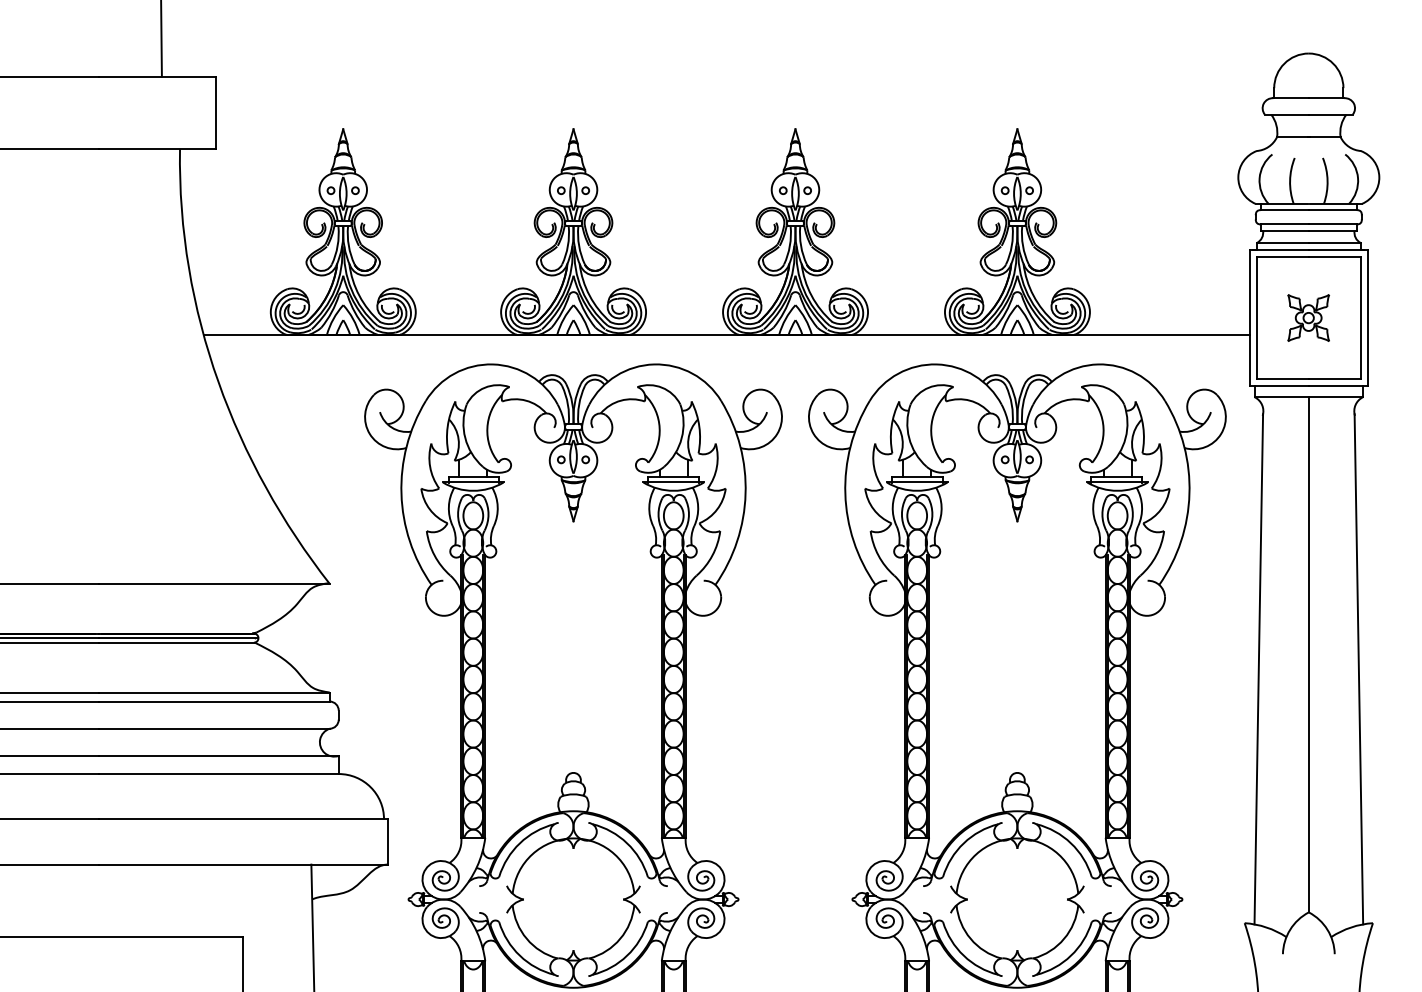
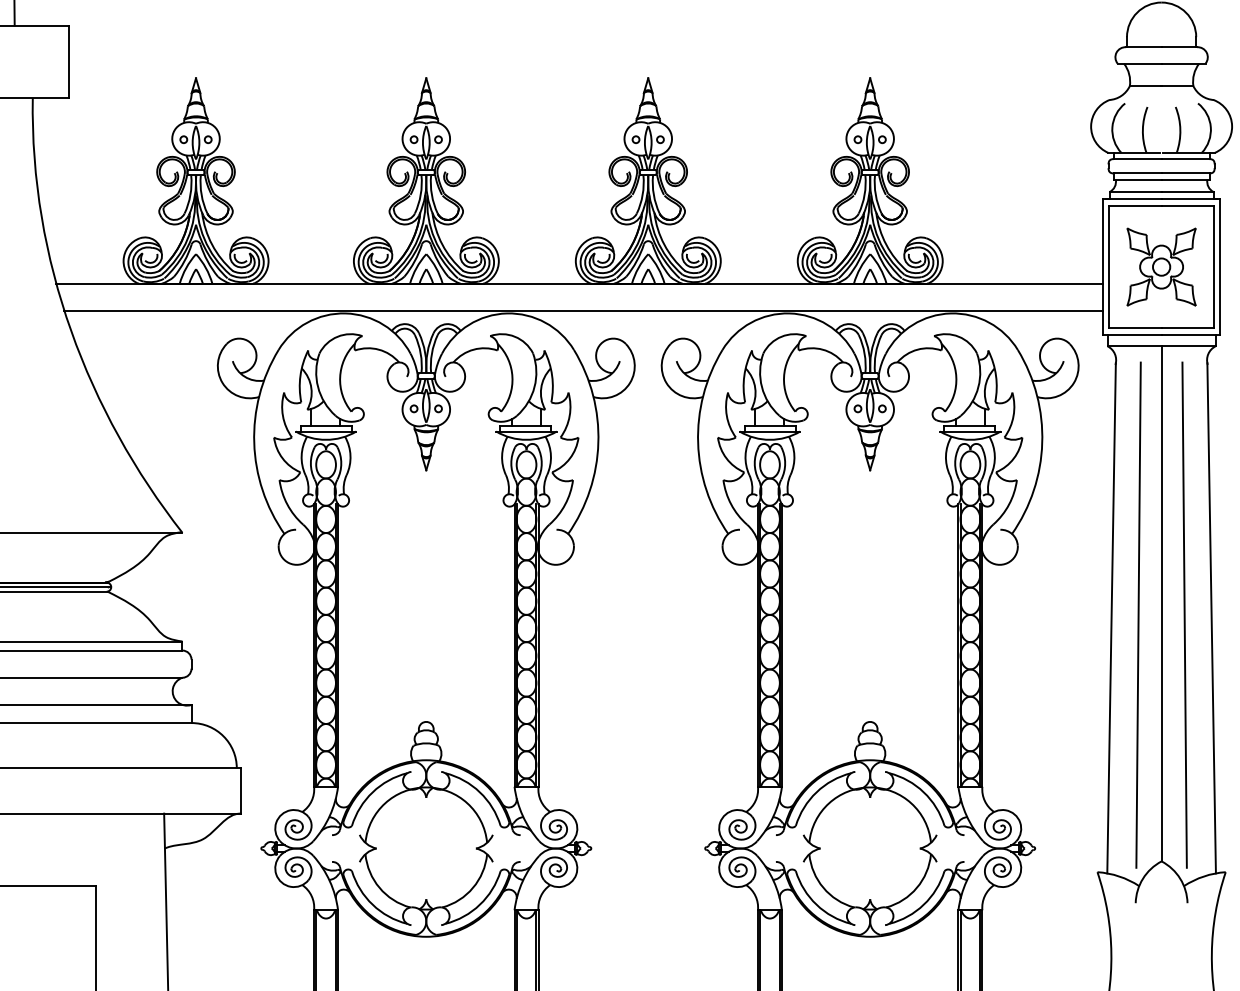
part: (1308, 317) -> (1161, 266), size x1.67
line: (730, 362) -> (583, 311), added
line: (1285, 665) -> (1138, 614), added
line: (1331, 665) -> (1184, 614), added

